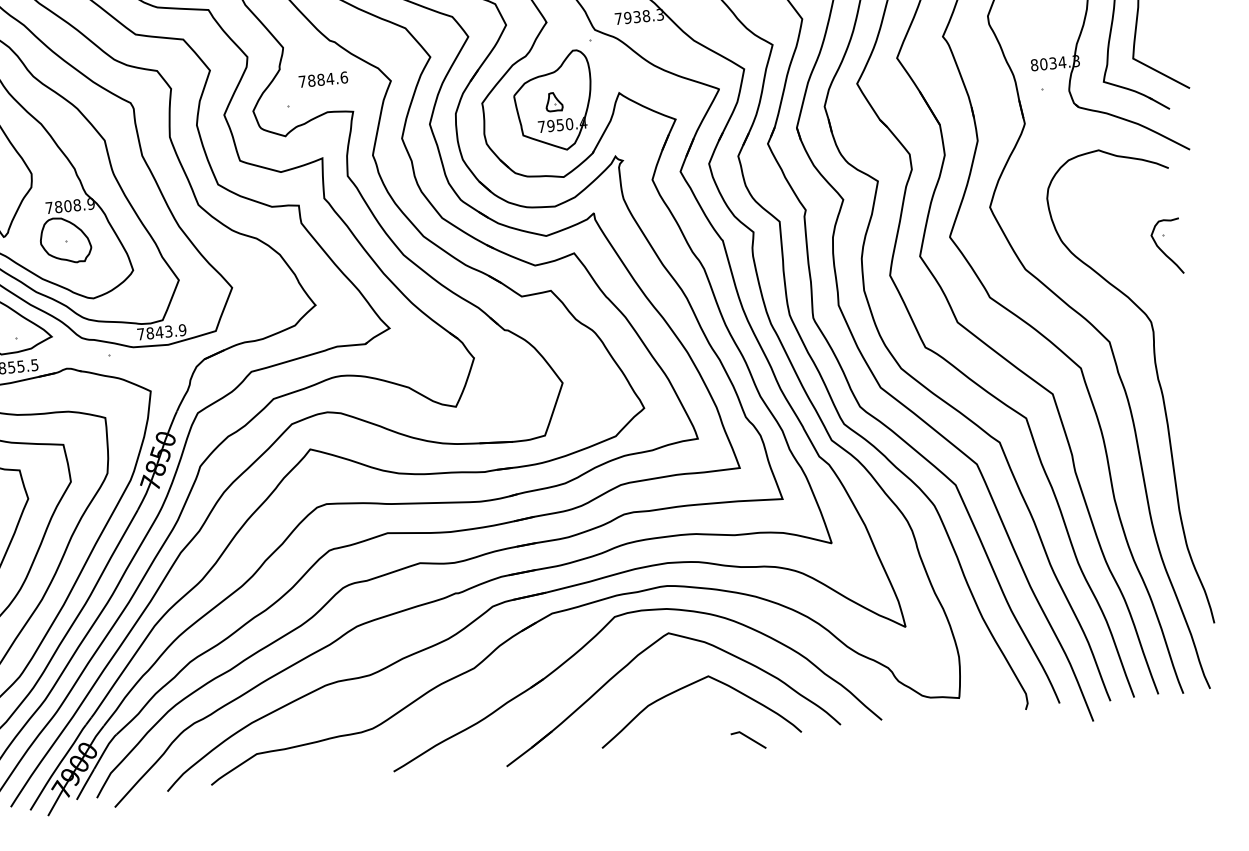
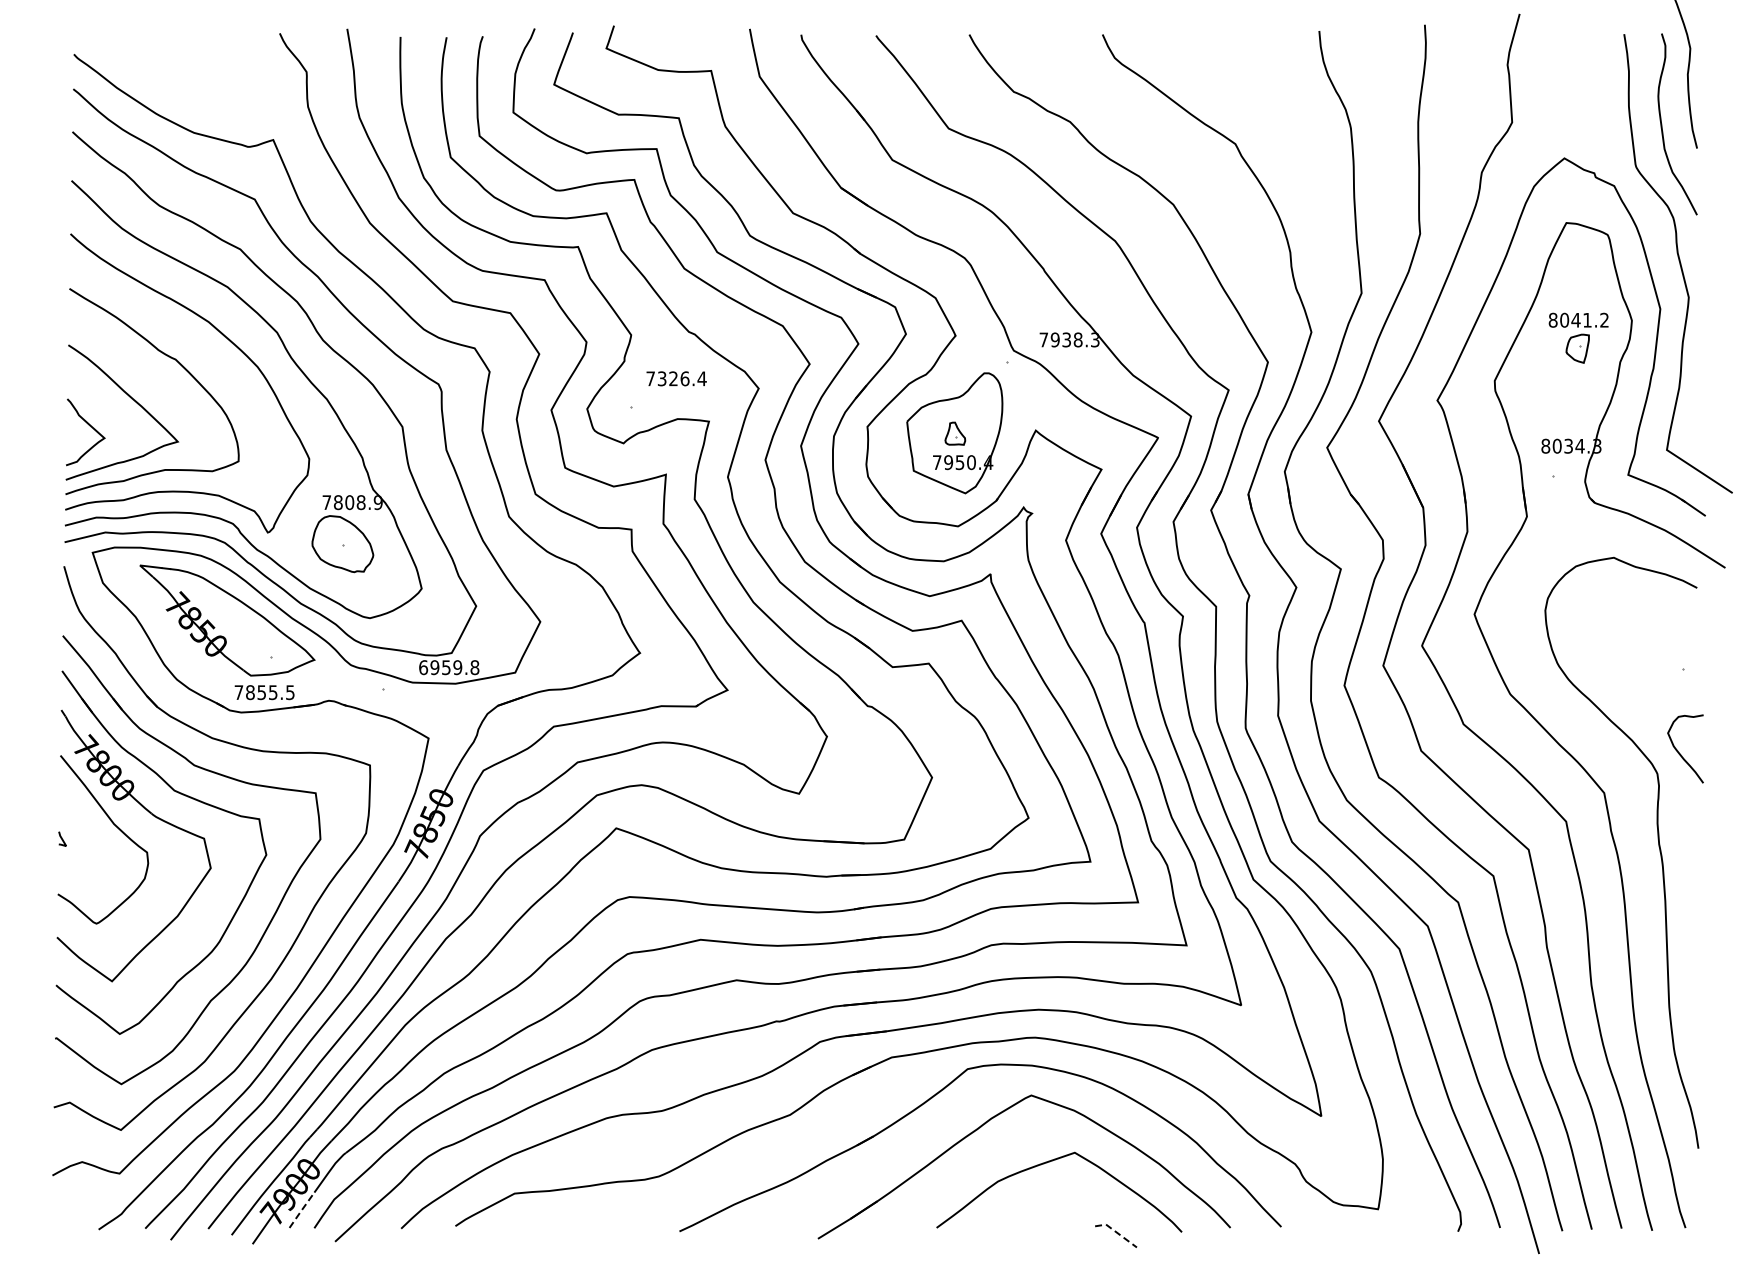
text: (327, 78) -> (681, 378), 7884.6 -> 7326.4
curve: (1163, 251) -> (1680, 753), moved
text: (162, 332) -> (449, 667), 7843.9 -> 6959.8
line: (748, 737) -> (1116, 1232), solid -> dashed
line: (85, 784) -> (301, 1210), solid -> dashed

